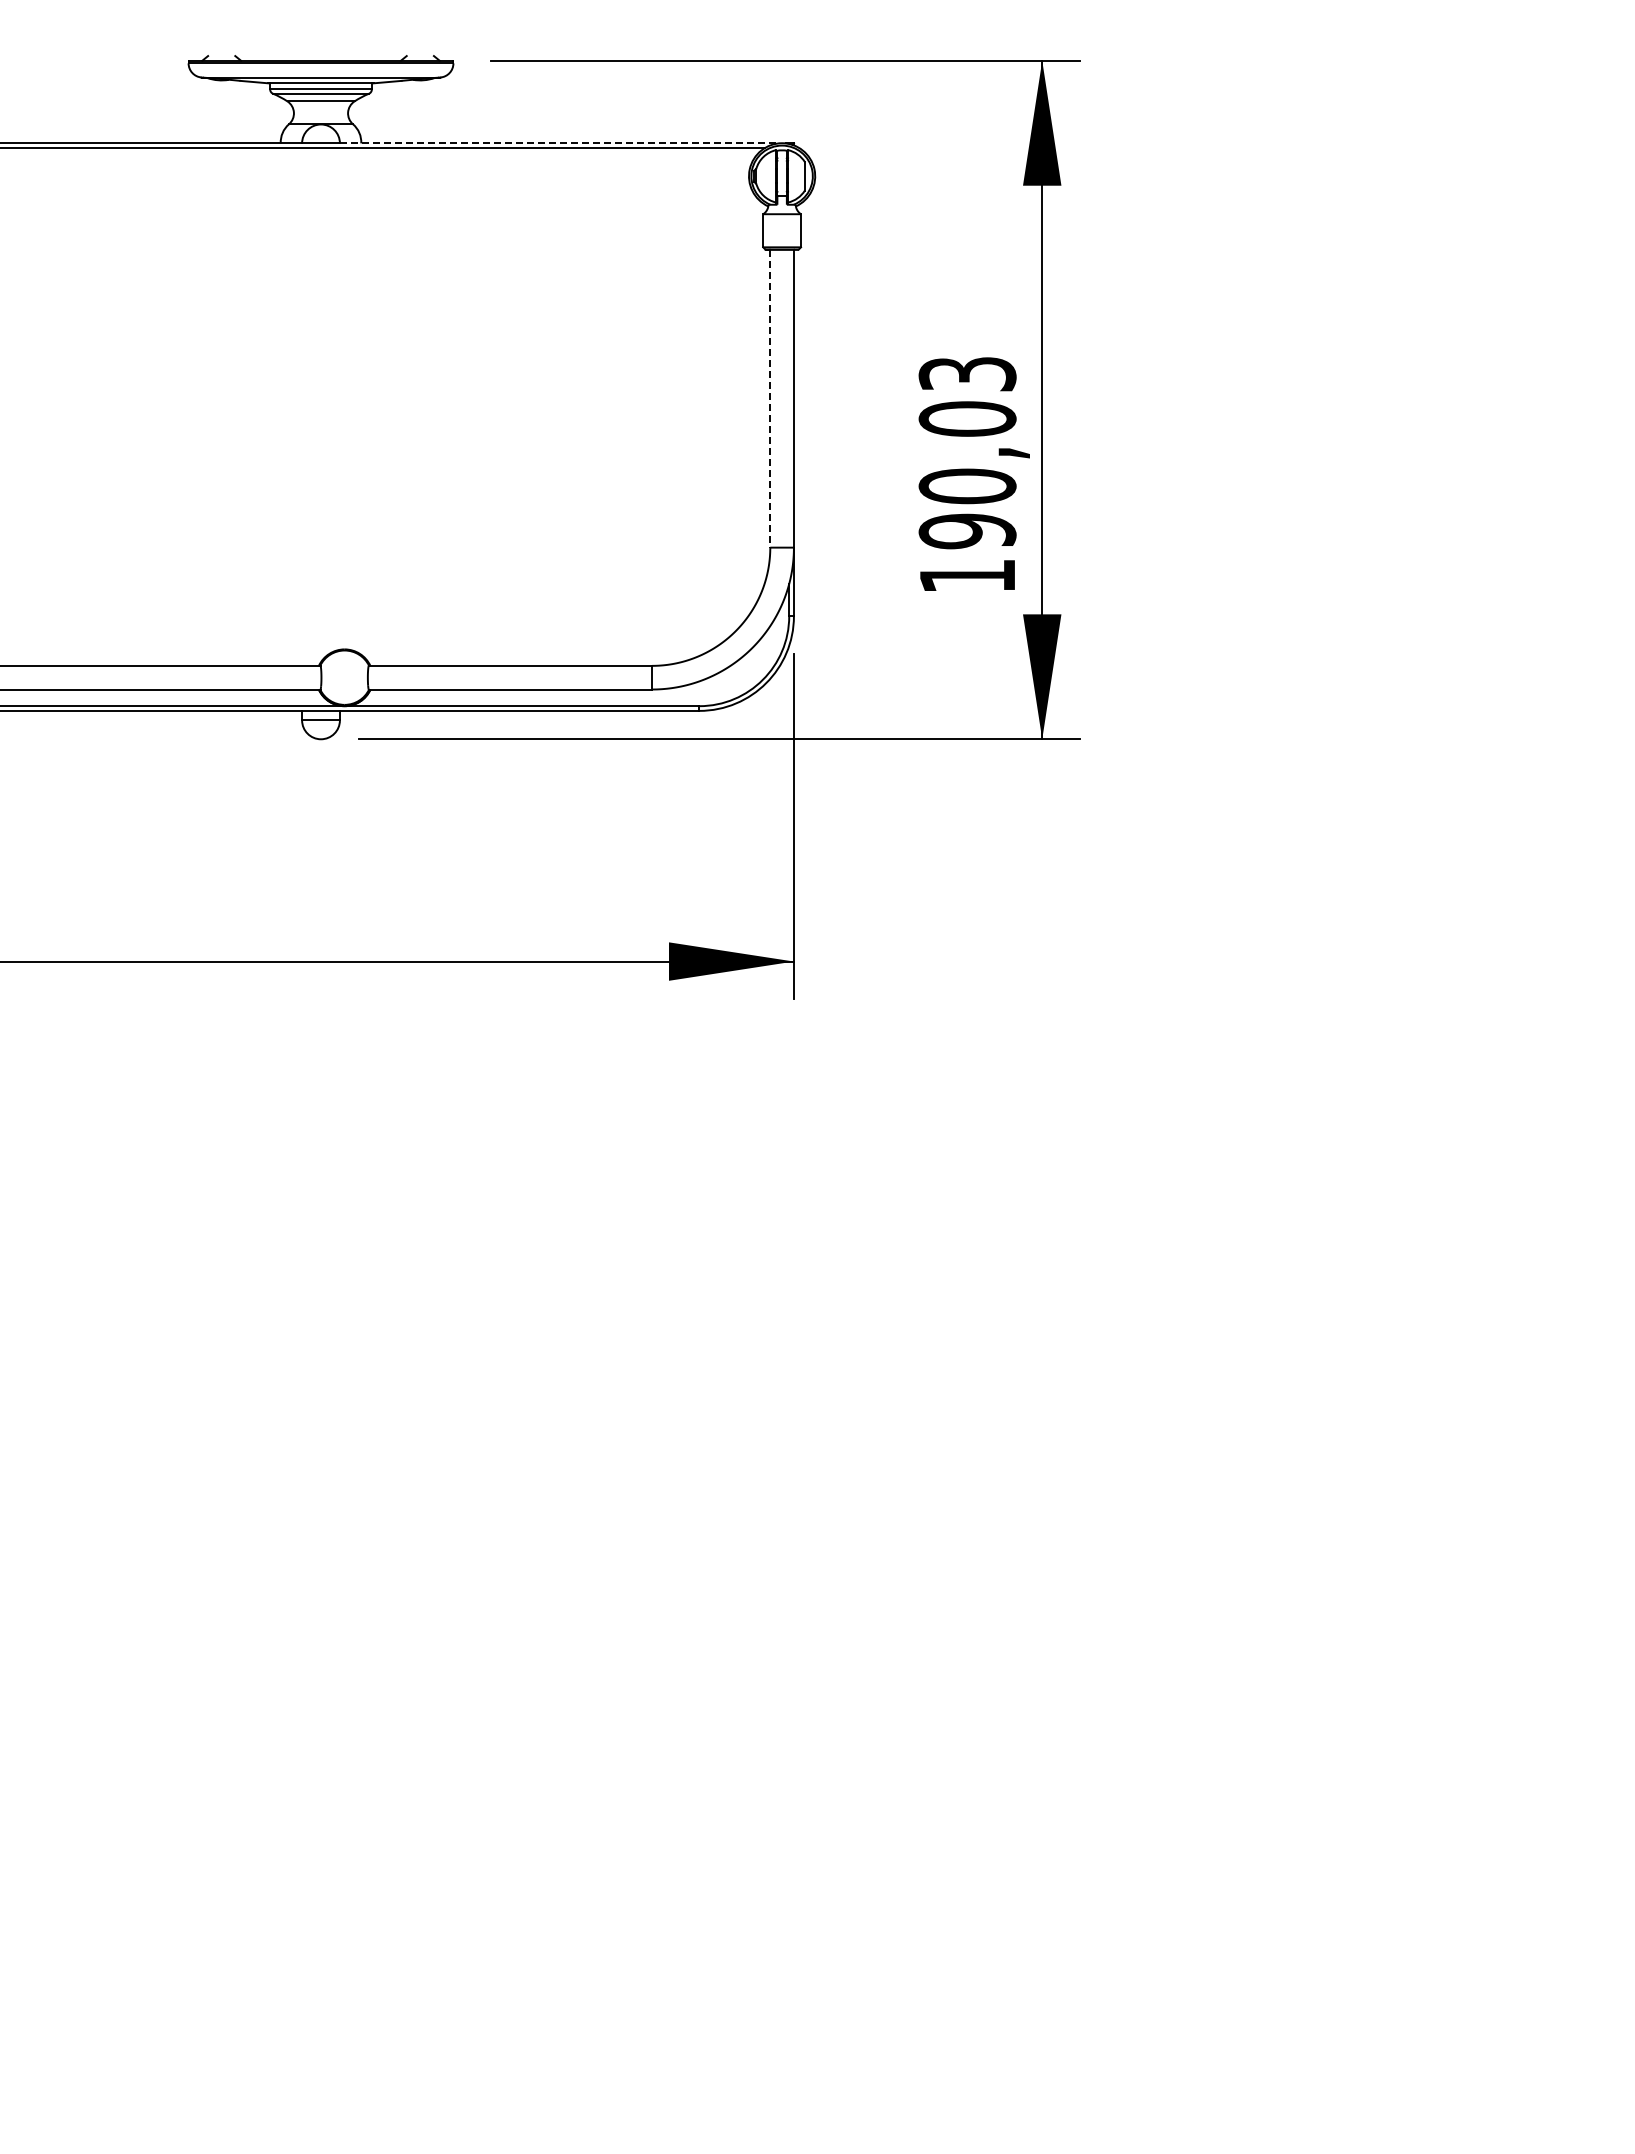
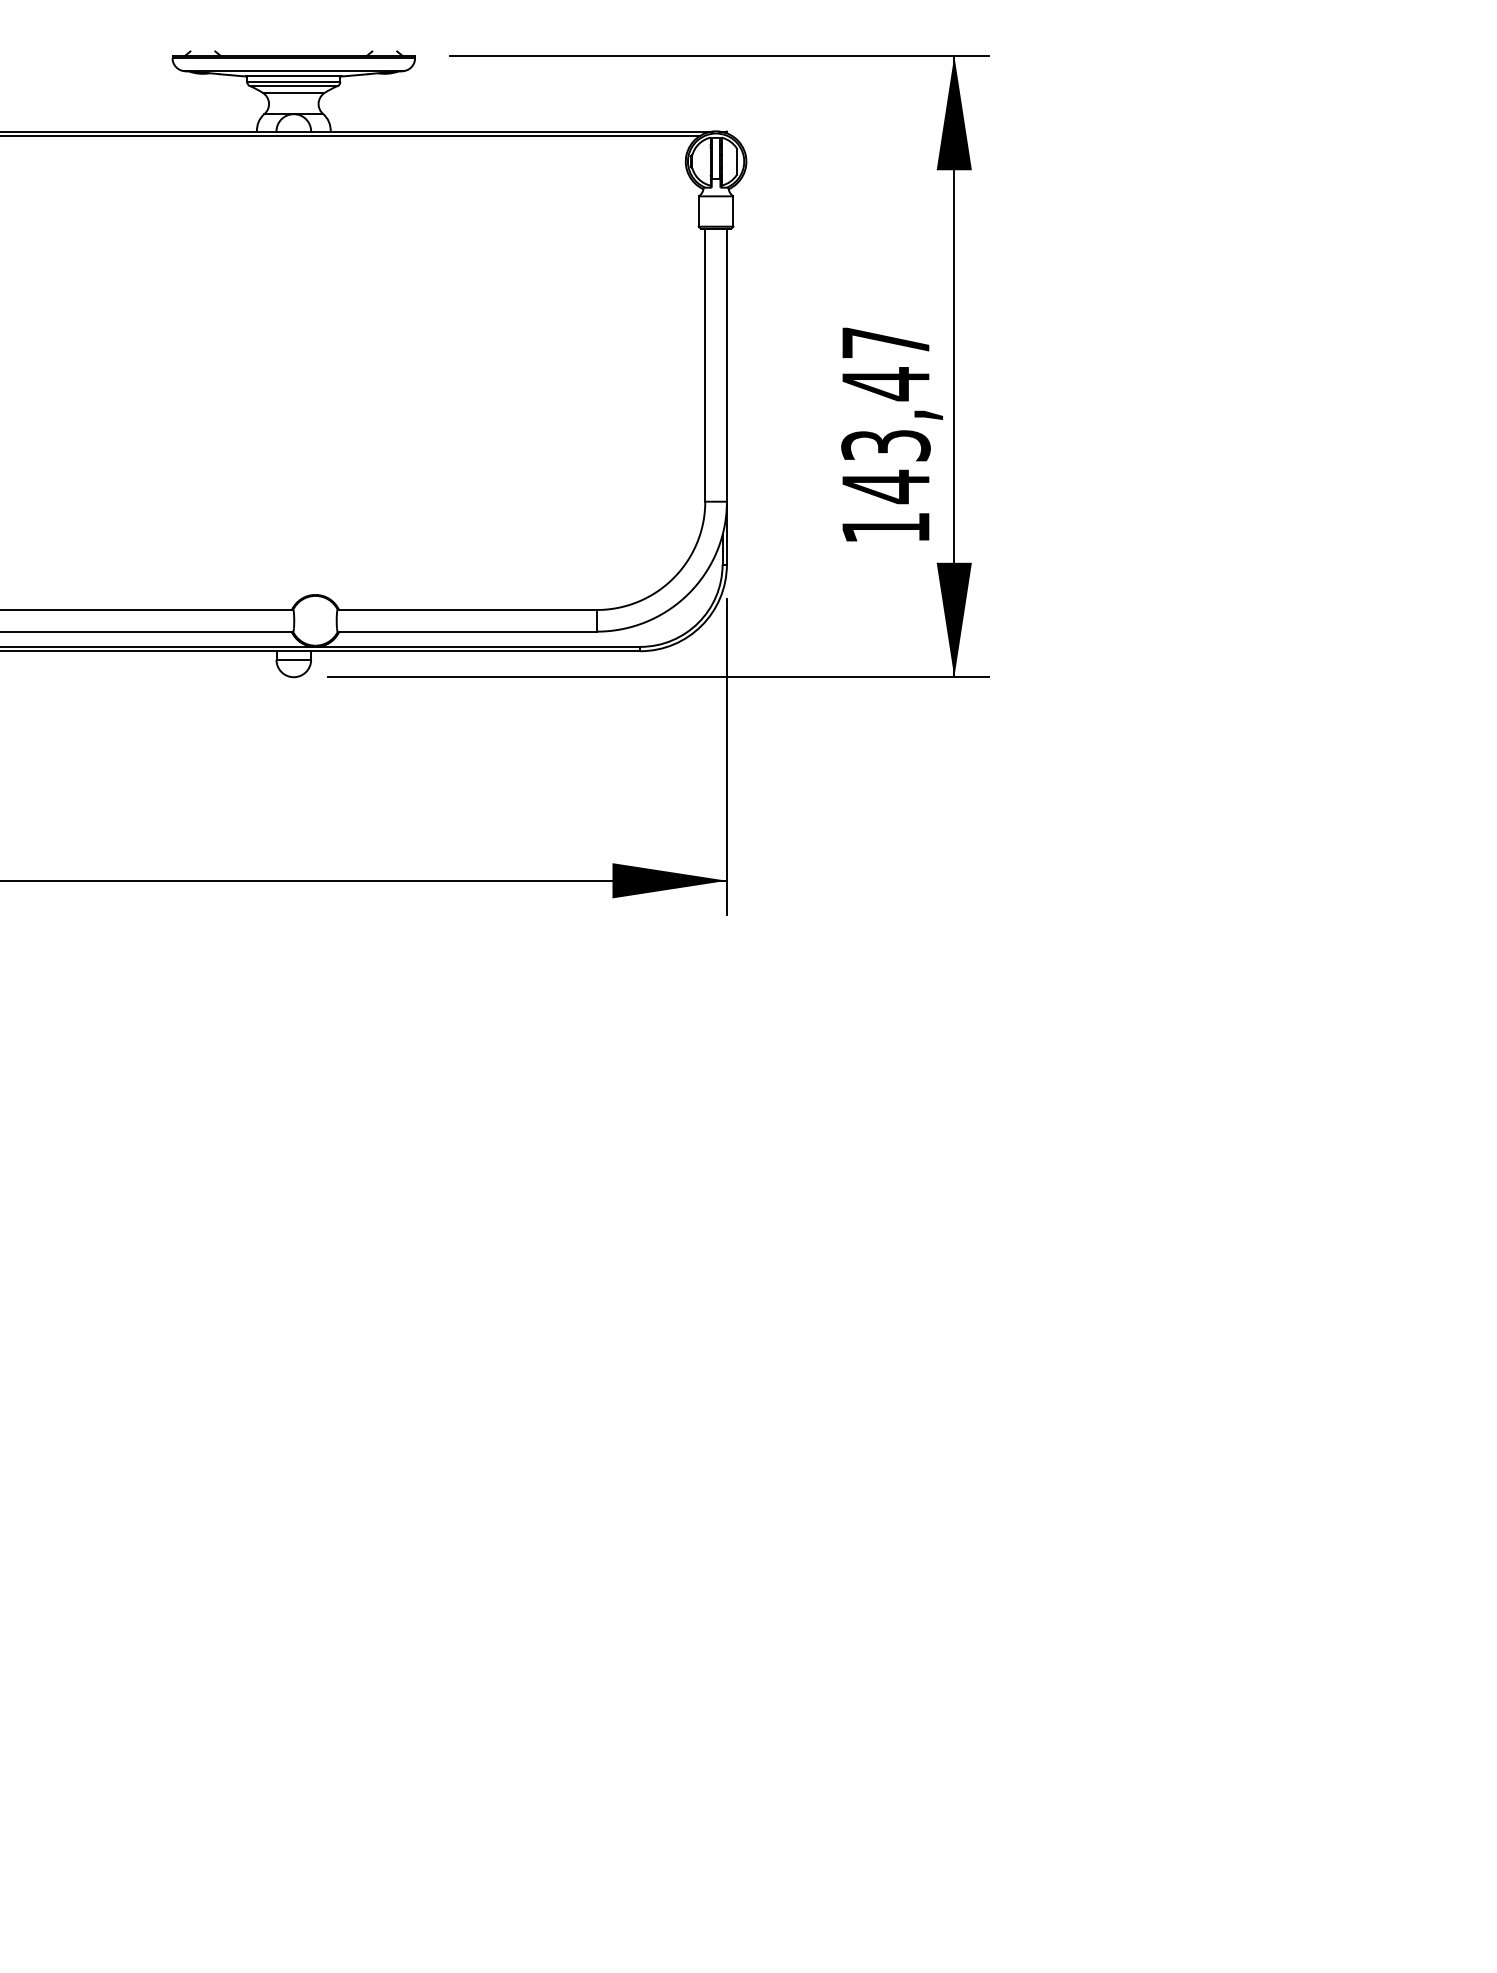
line: (559, 143) -> (512, 131), dashed -> solid
line: (770, 398) -> (705, 365), dashed -> solid
text: (967, 453) -> (885, 415), 190,03 -> 143,47

